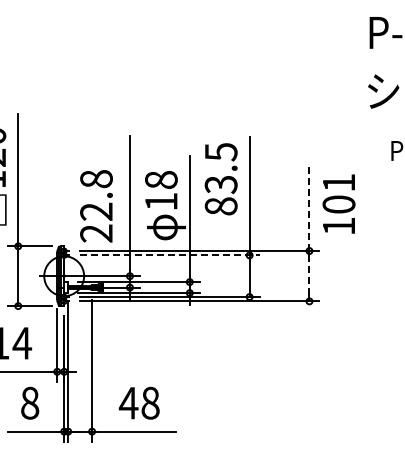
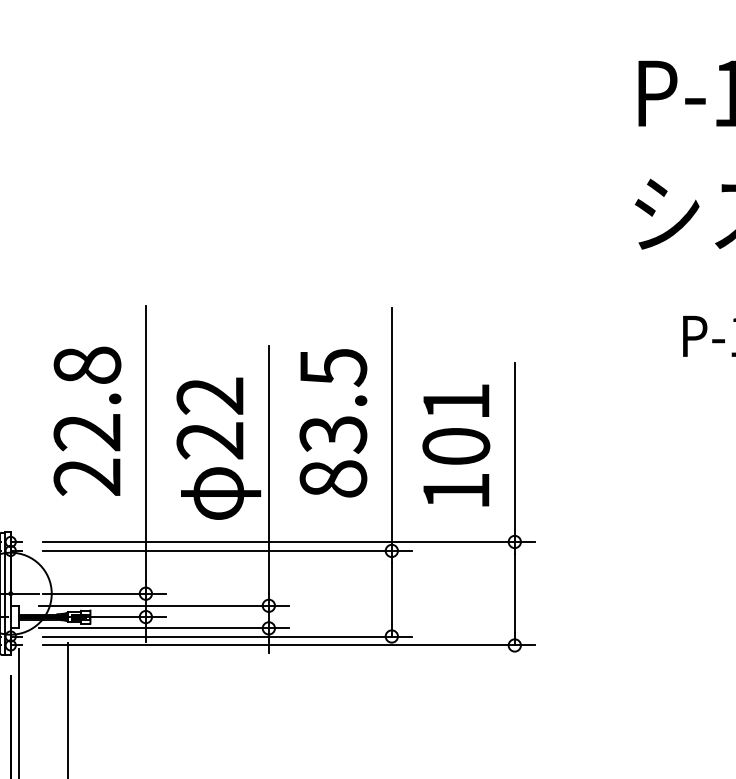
text: (220, 179) -> (331, 423), moved
text: (160, 190) -> (208, 417), 18 -> 22
text: (338, 203) -> (455, 444), moved
text: (96, 206) -> (87, 421), moved
line: (309, 207) -> (514, 452), dashed -> solid
line: (169, 255) -> (227, 551), dashed -> solid
line: (309, 275) -> (514, 592), dashed -> solid

